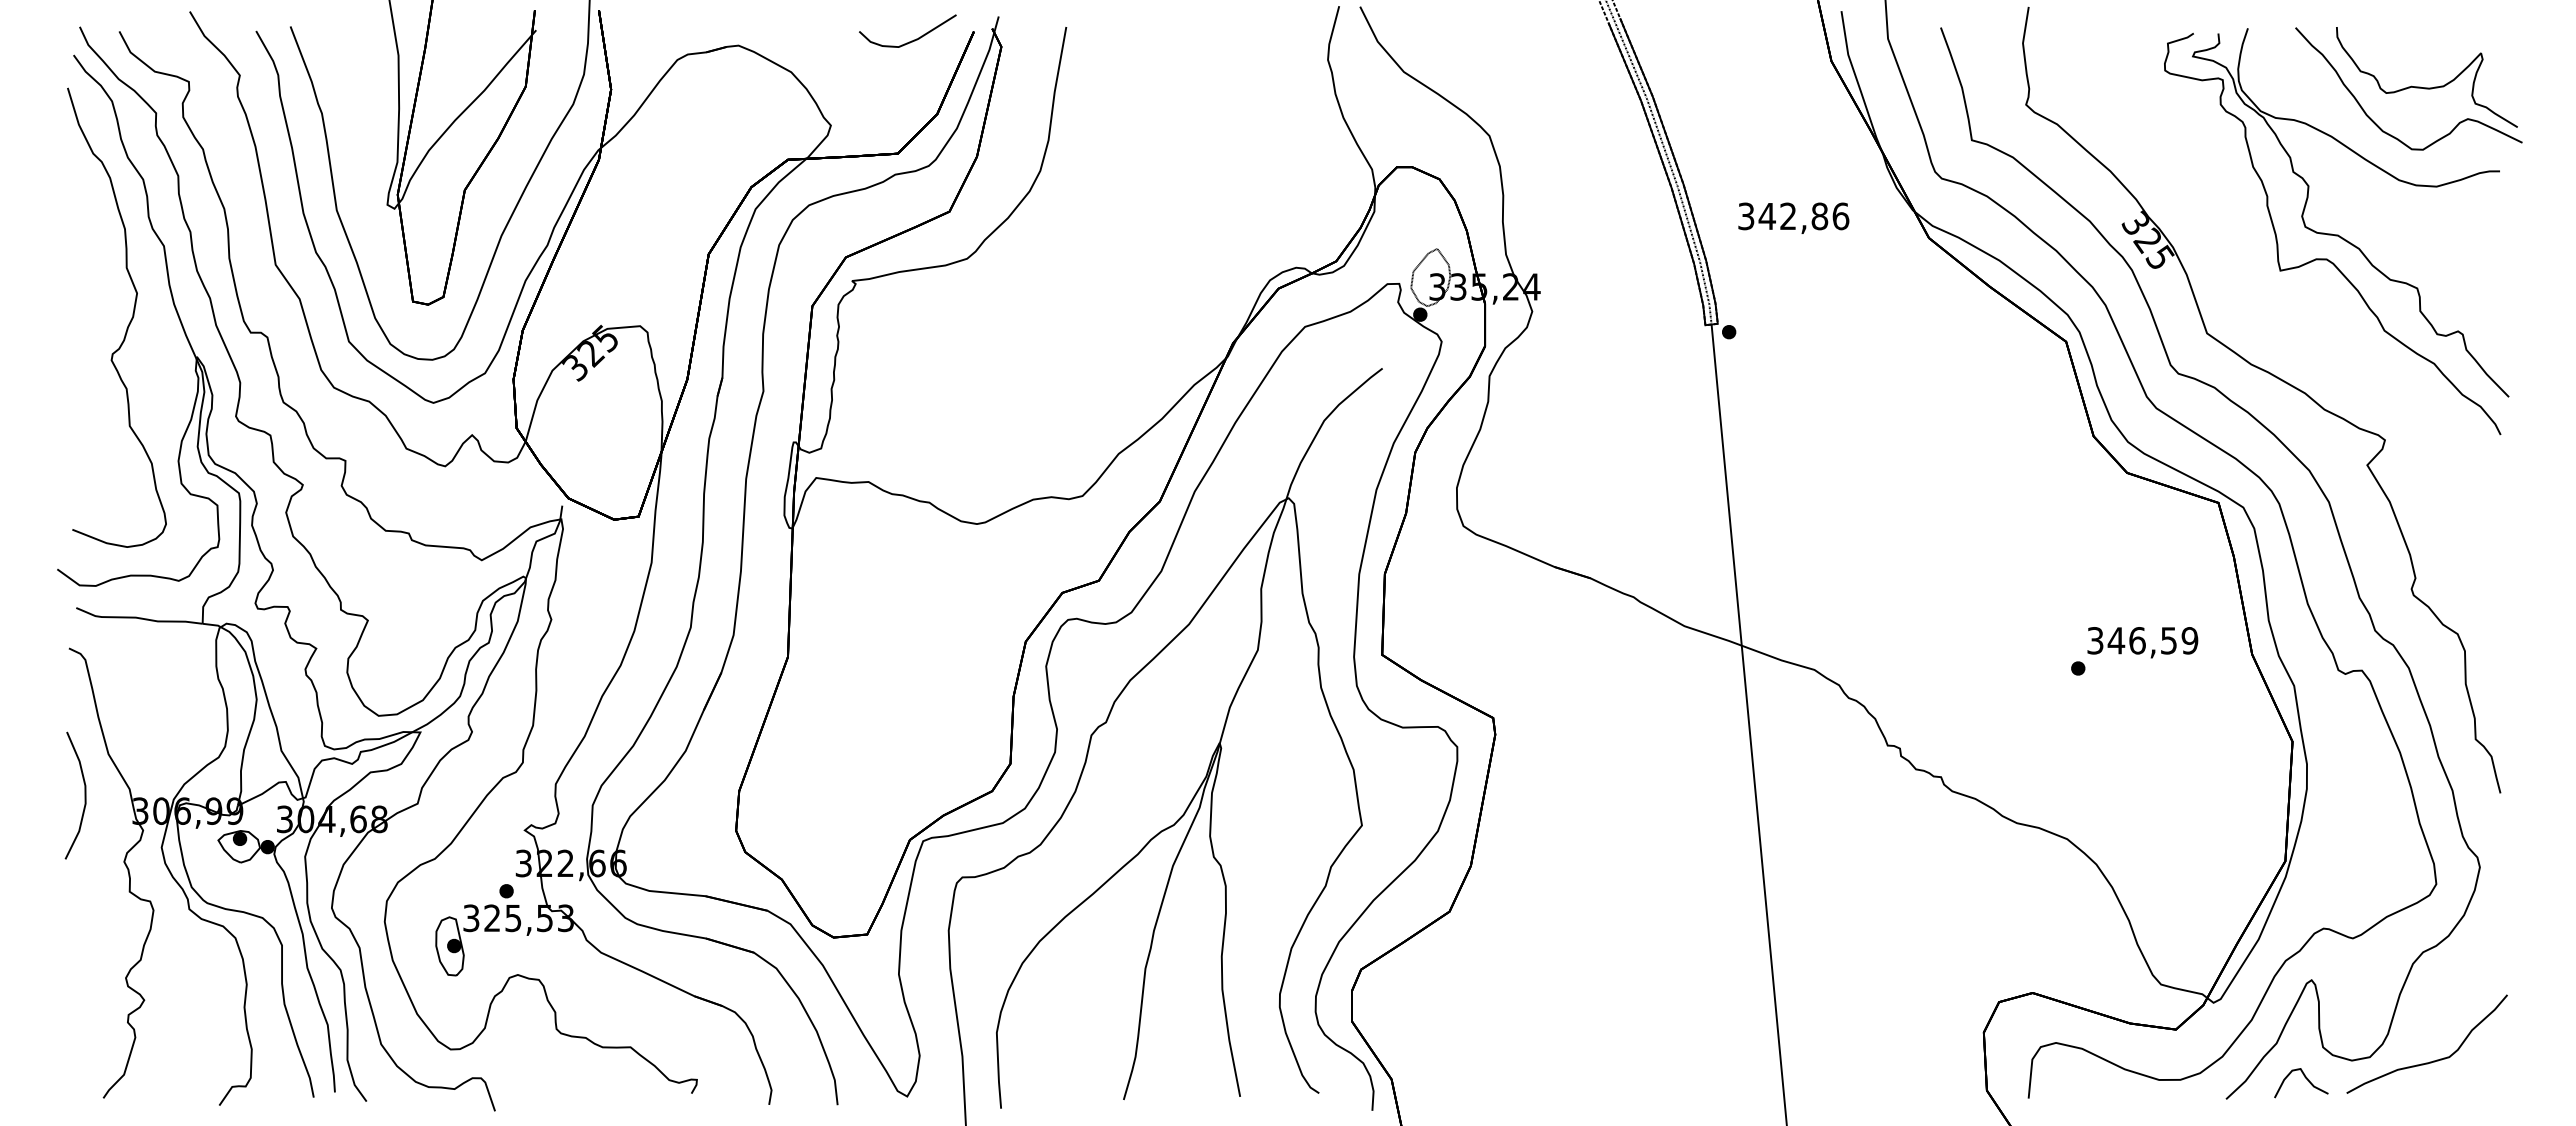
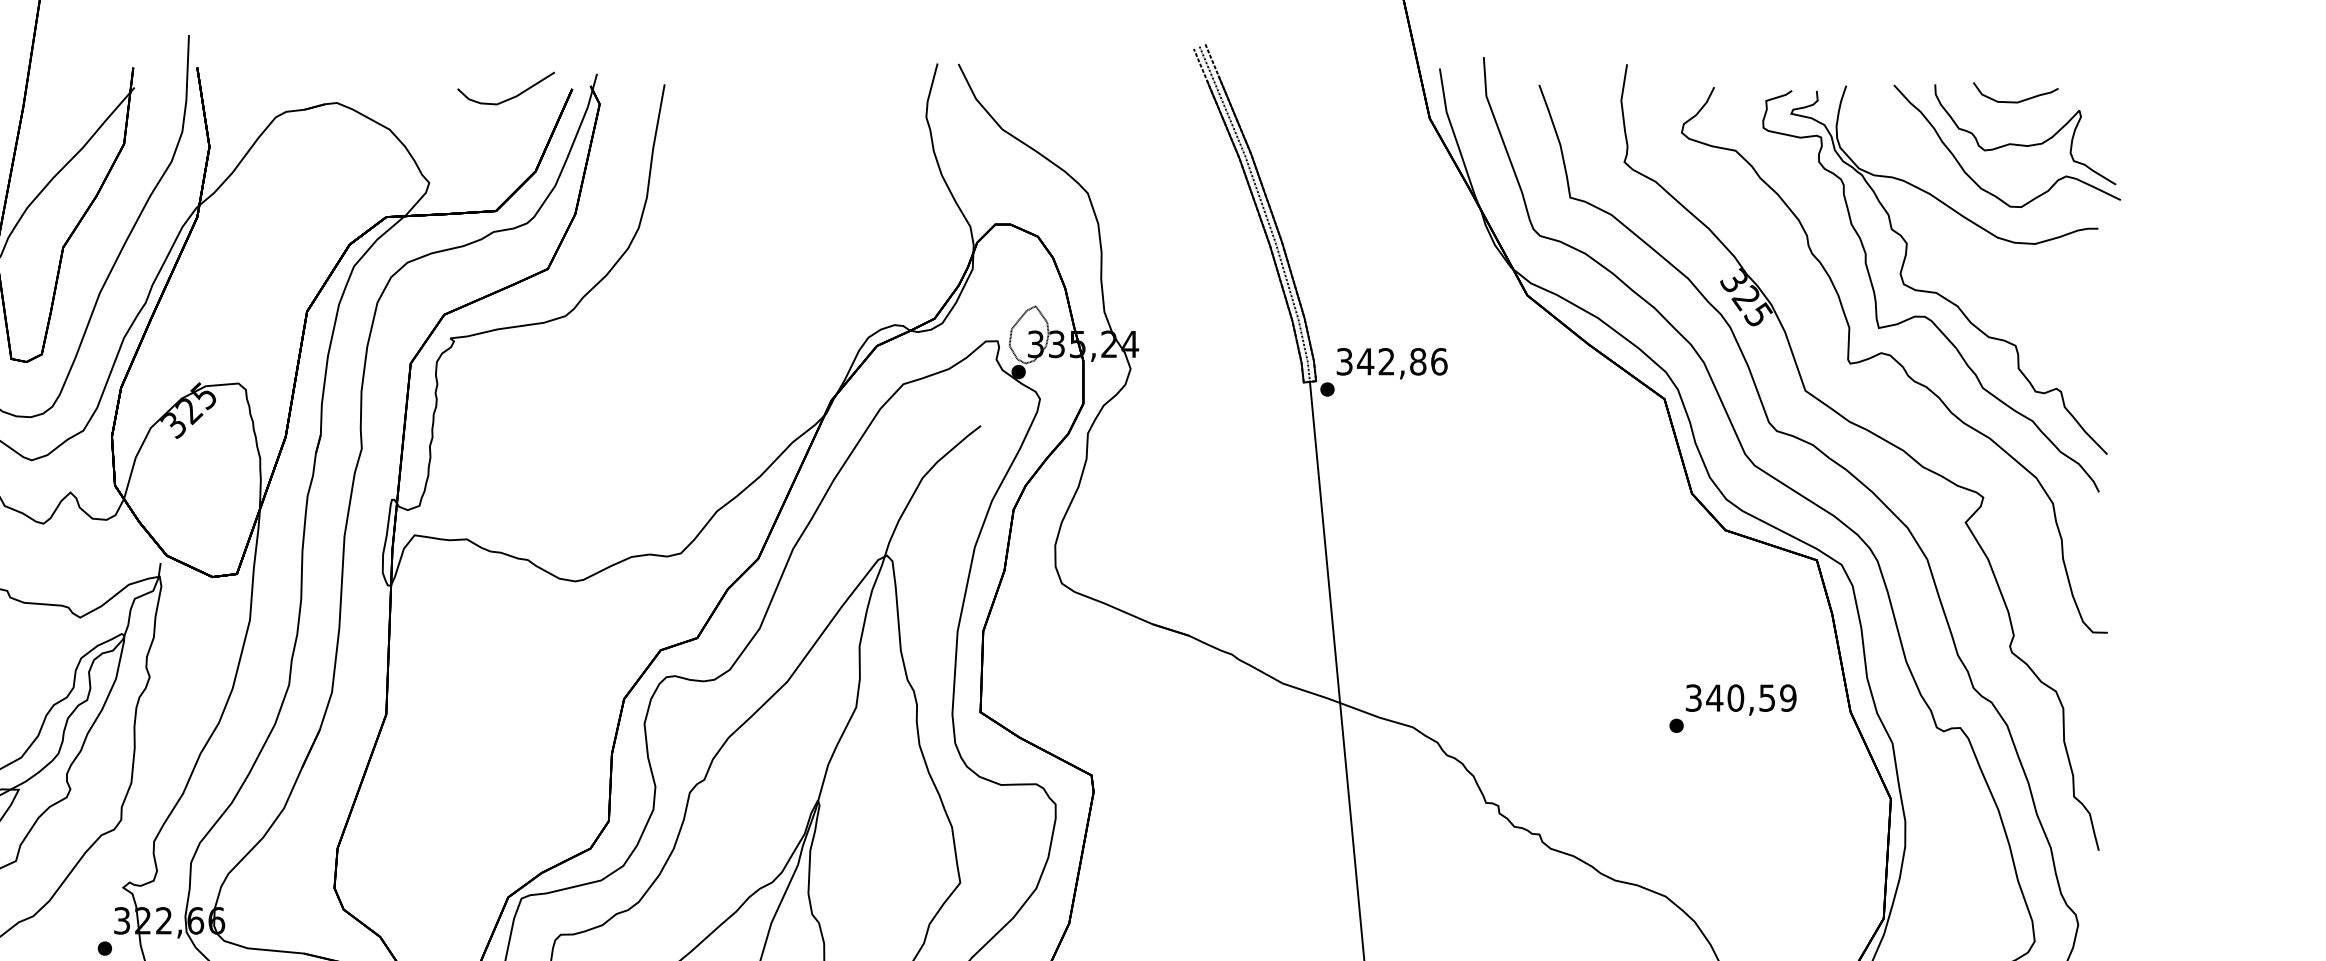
text: (1793, 217) -> (1391, 362), moved
part: (2295, 300) -> (1893, 357), added
text: (2137, 640) -> (1735, 697), 346,59 -> 340,59

